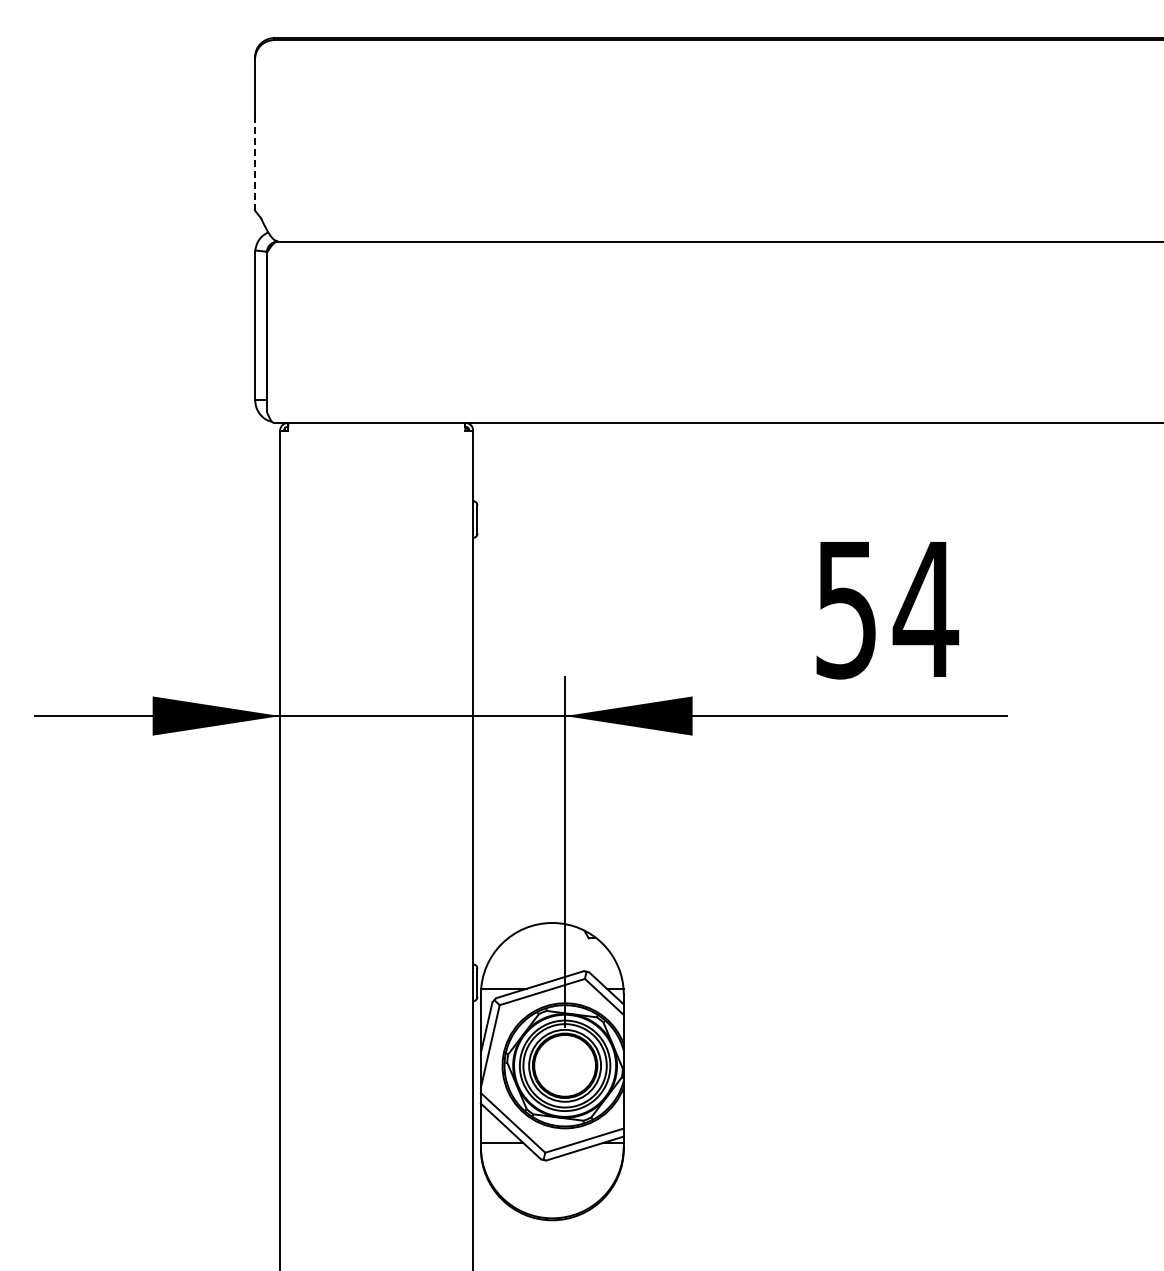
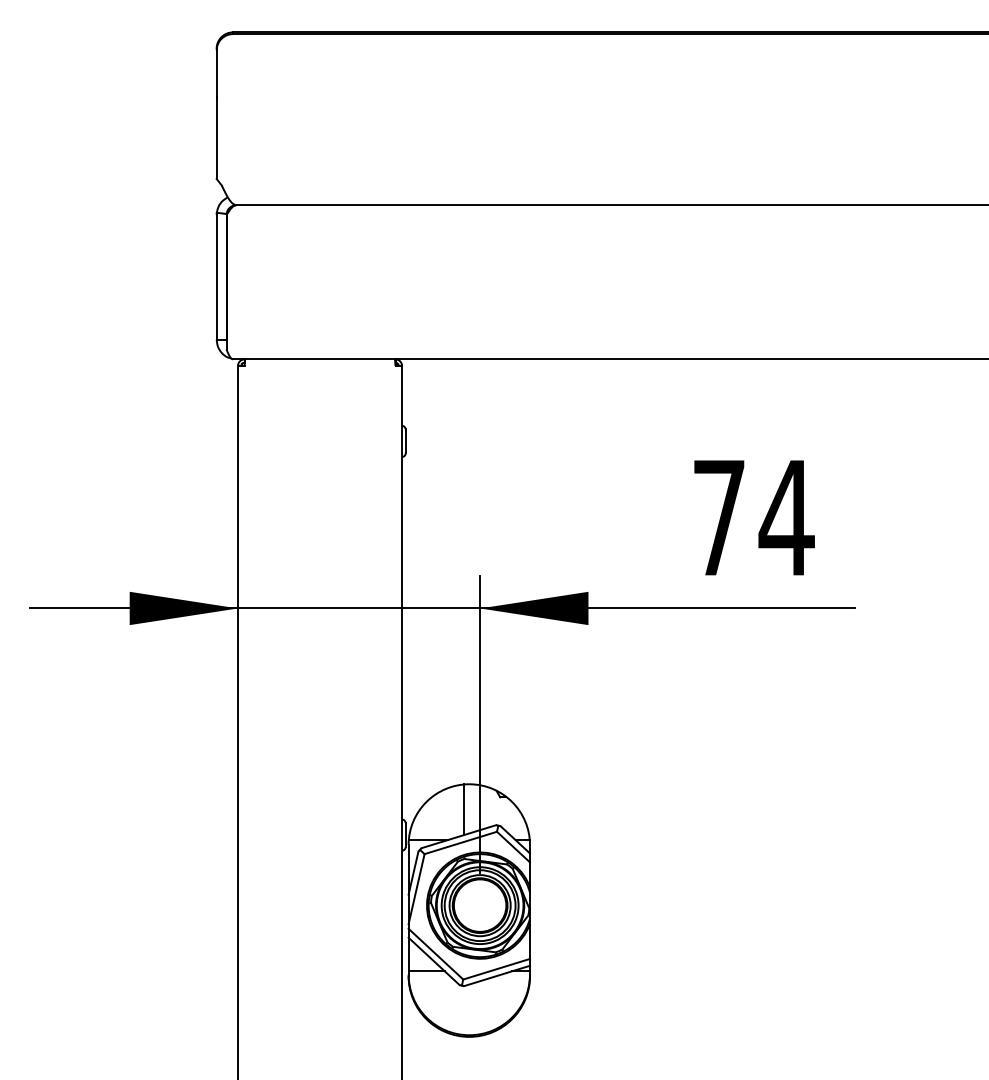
line: (255, 163) -> (217, 138), dashed -> solid
text: (845, 610) -> (718, 518), 54 -> 74
line: (546, 952) -> (464, 809), added

